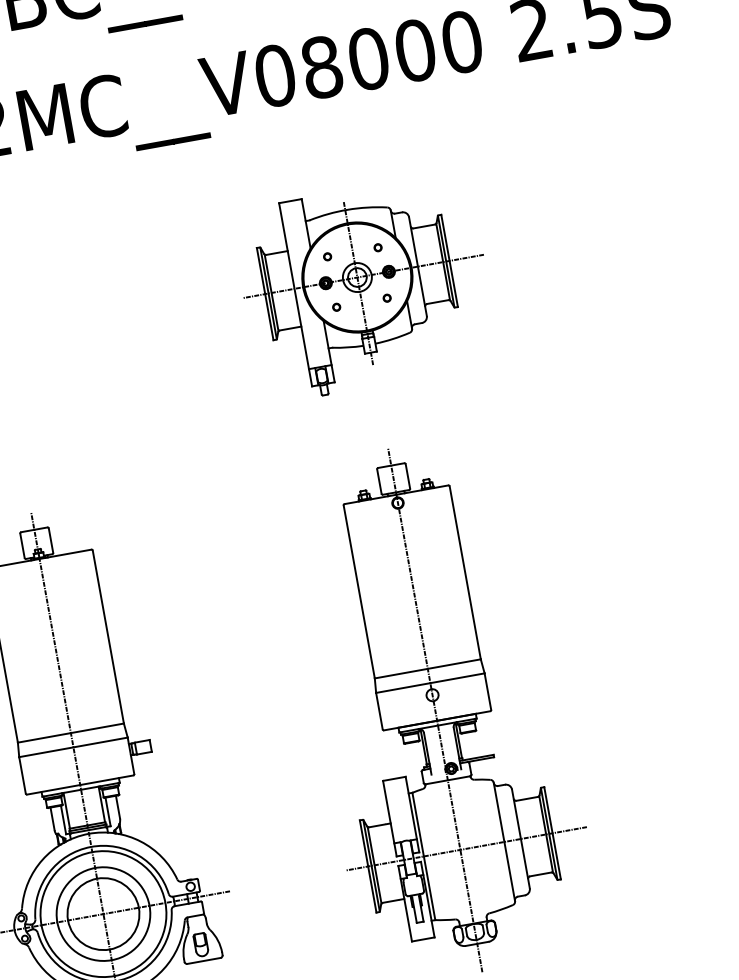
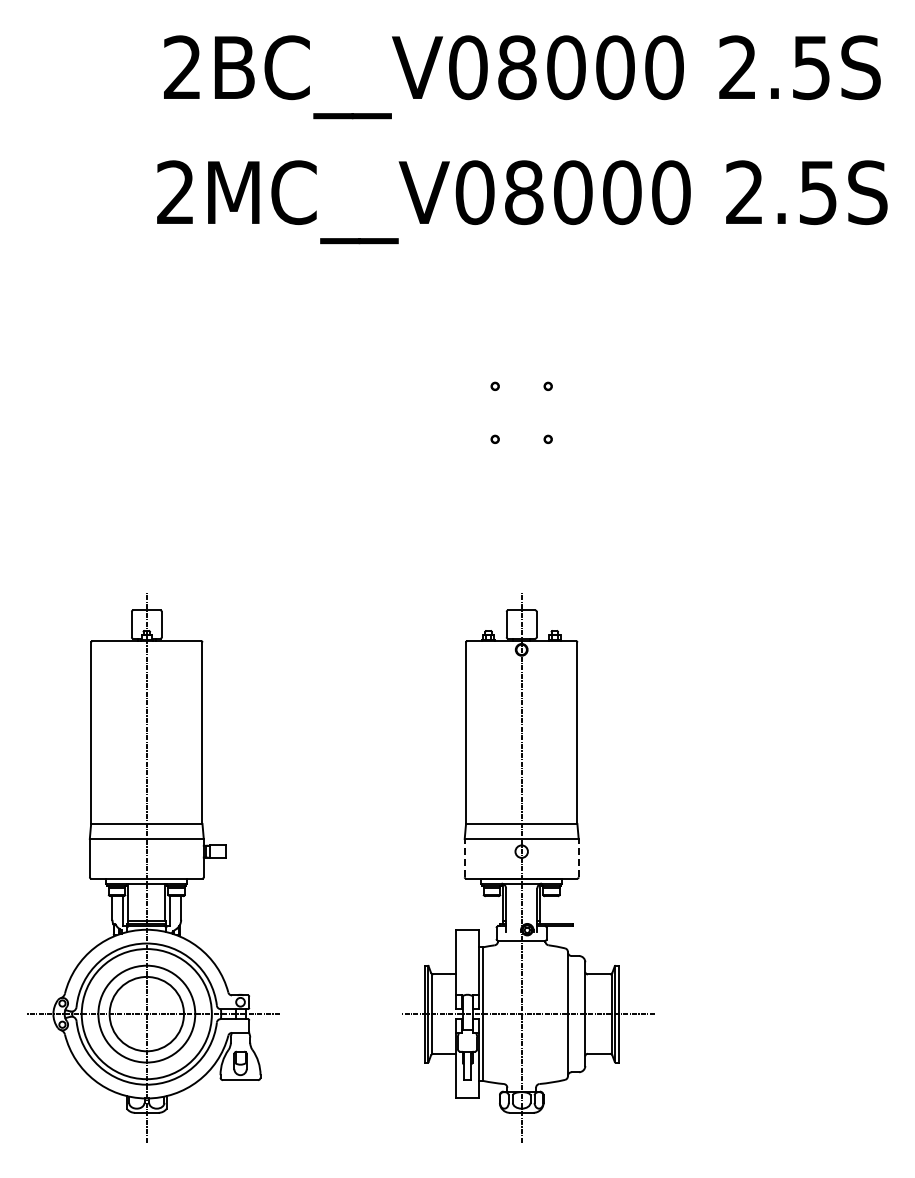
part: (365, 287) -> (528, 424), removed
line: (487, 691) -> (578, 857), solid -> dashed
line: (379, 710) -> (464, 857), solid -> dashed

